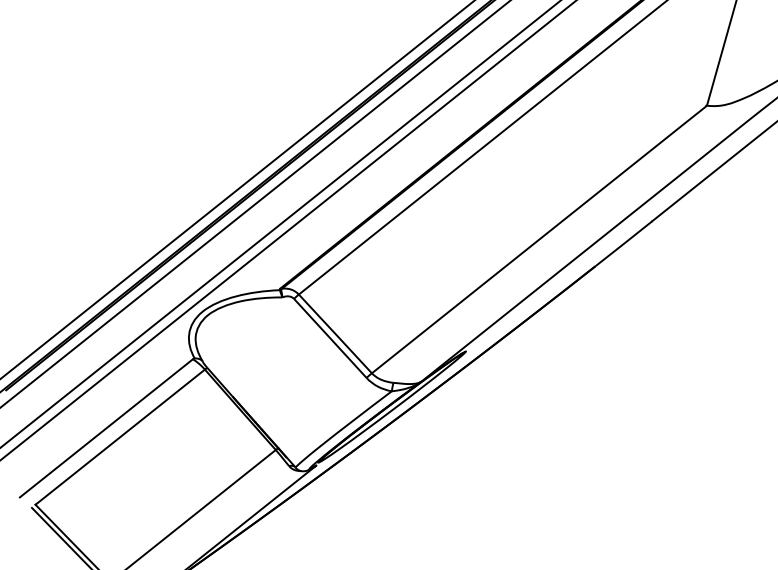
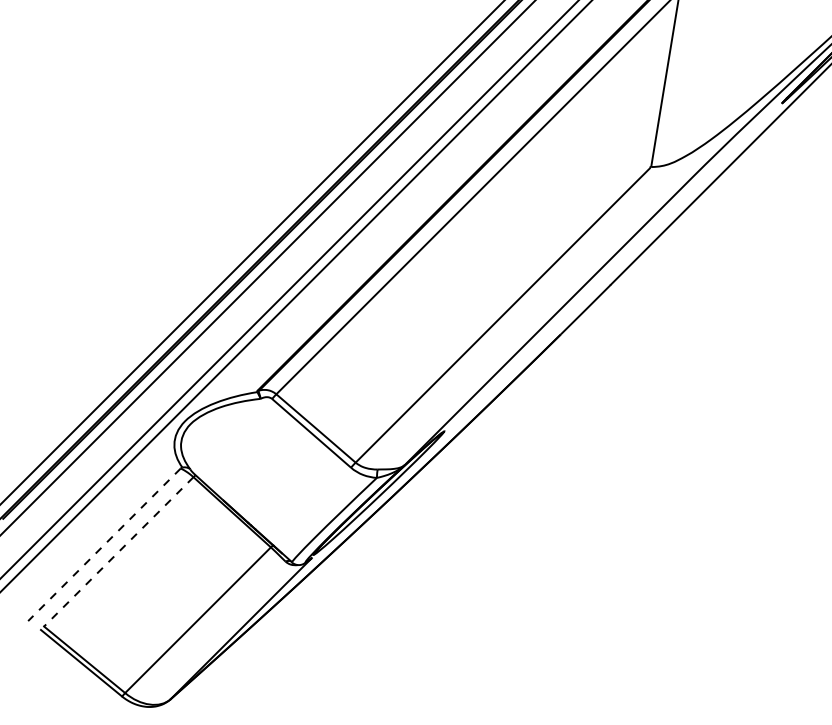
line: (106, 428) -> (104, 544), solid -> dashed
line: (119, 436) -> (118, 551), solid -> dashed

